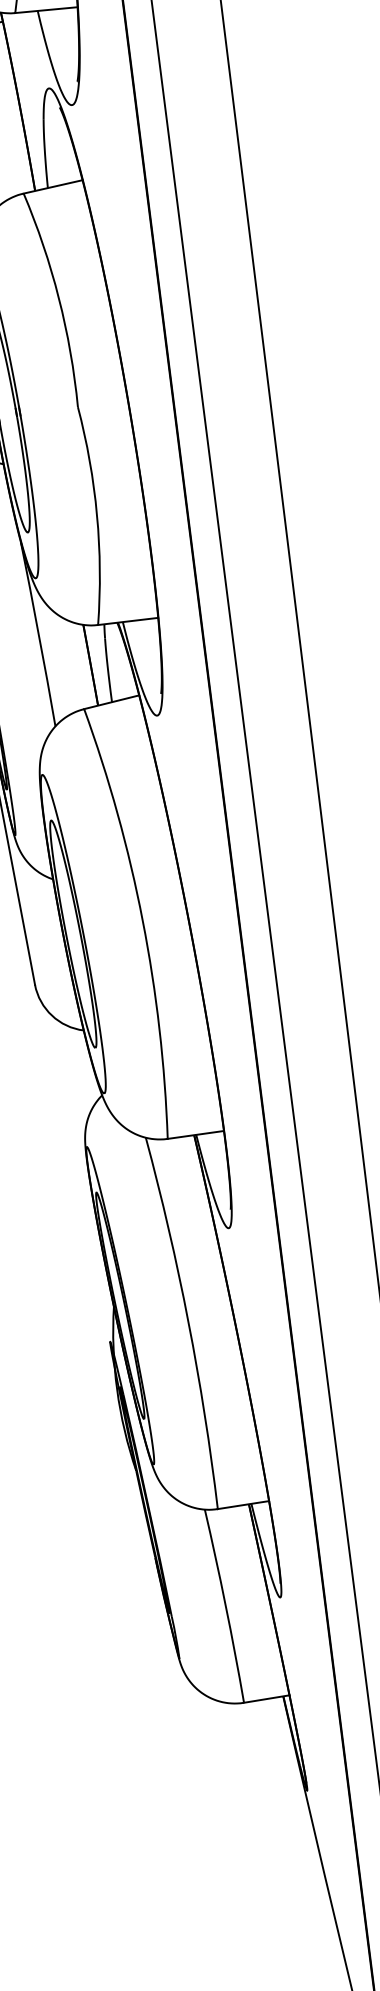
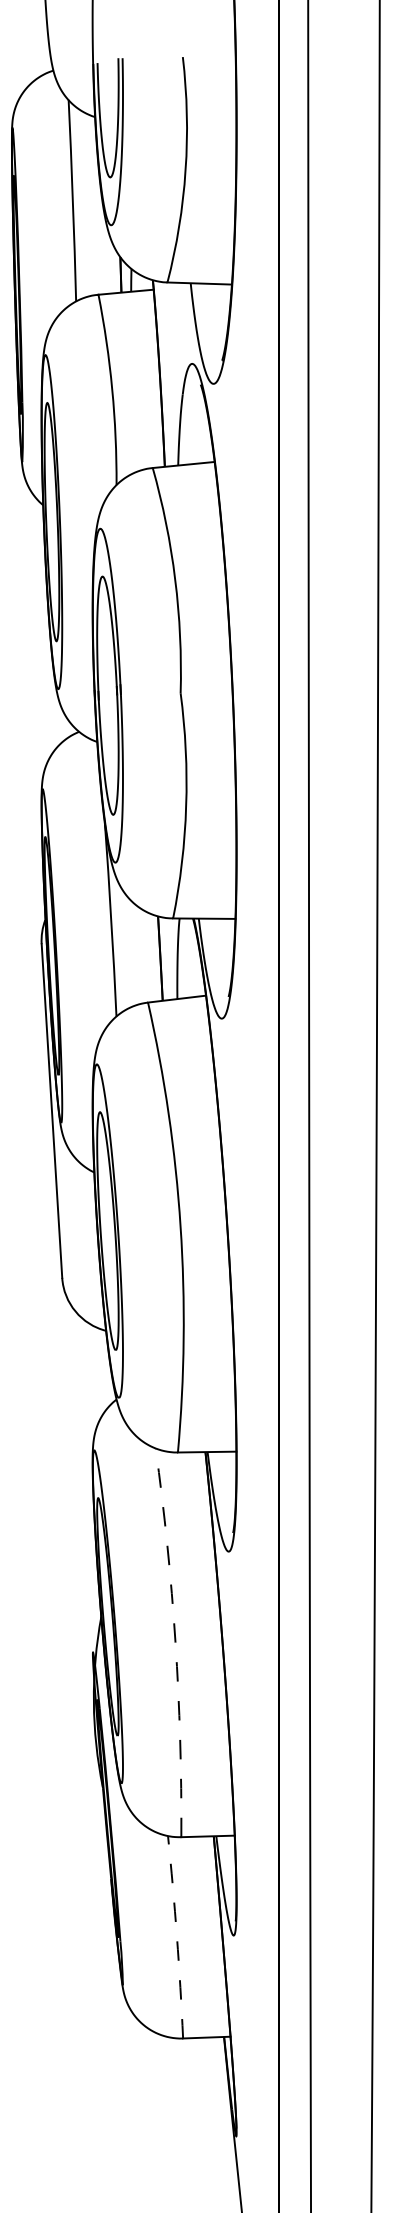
arc: (188, 1322) -> (175, 1642), solid -> dashed
arc: (225, 1606) -> (176, 1937), solid -> dashed

